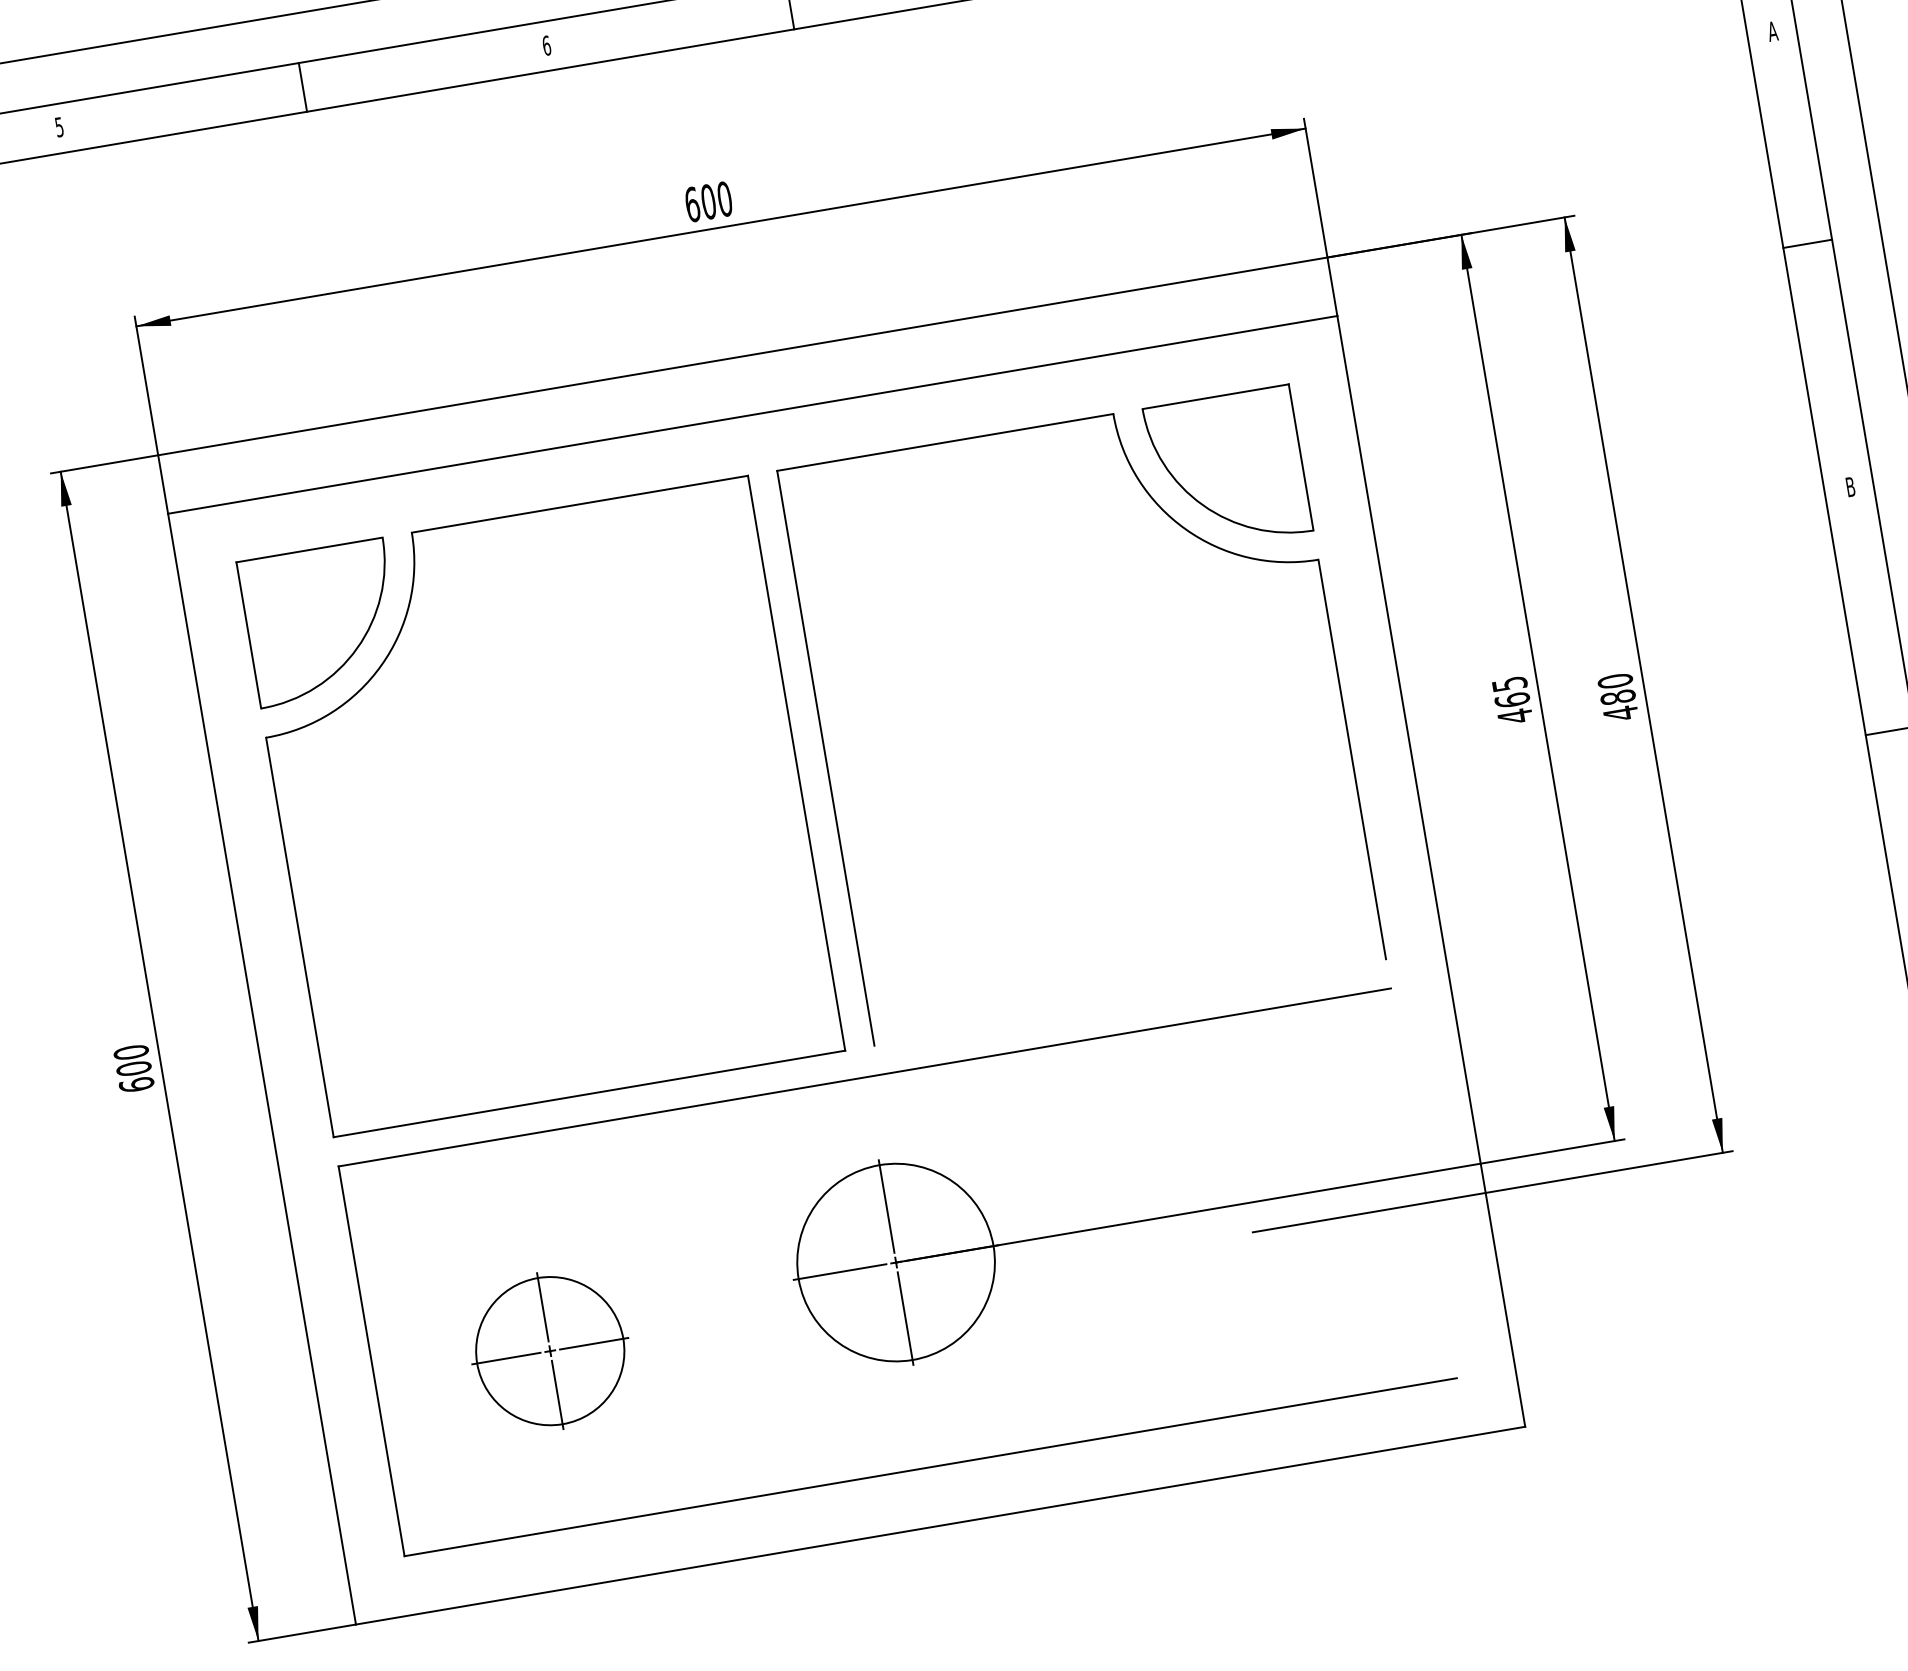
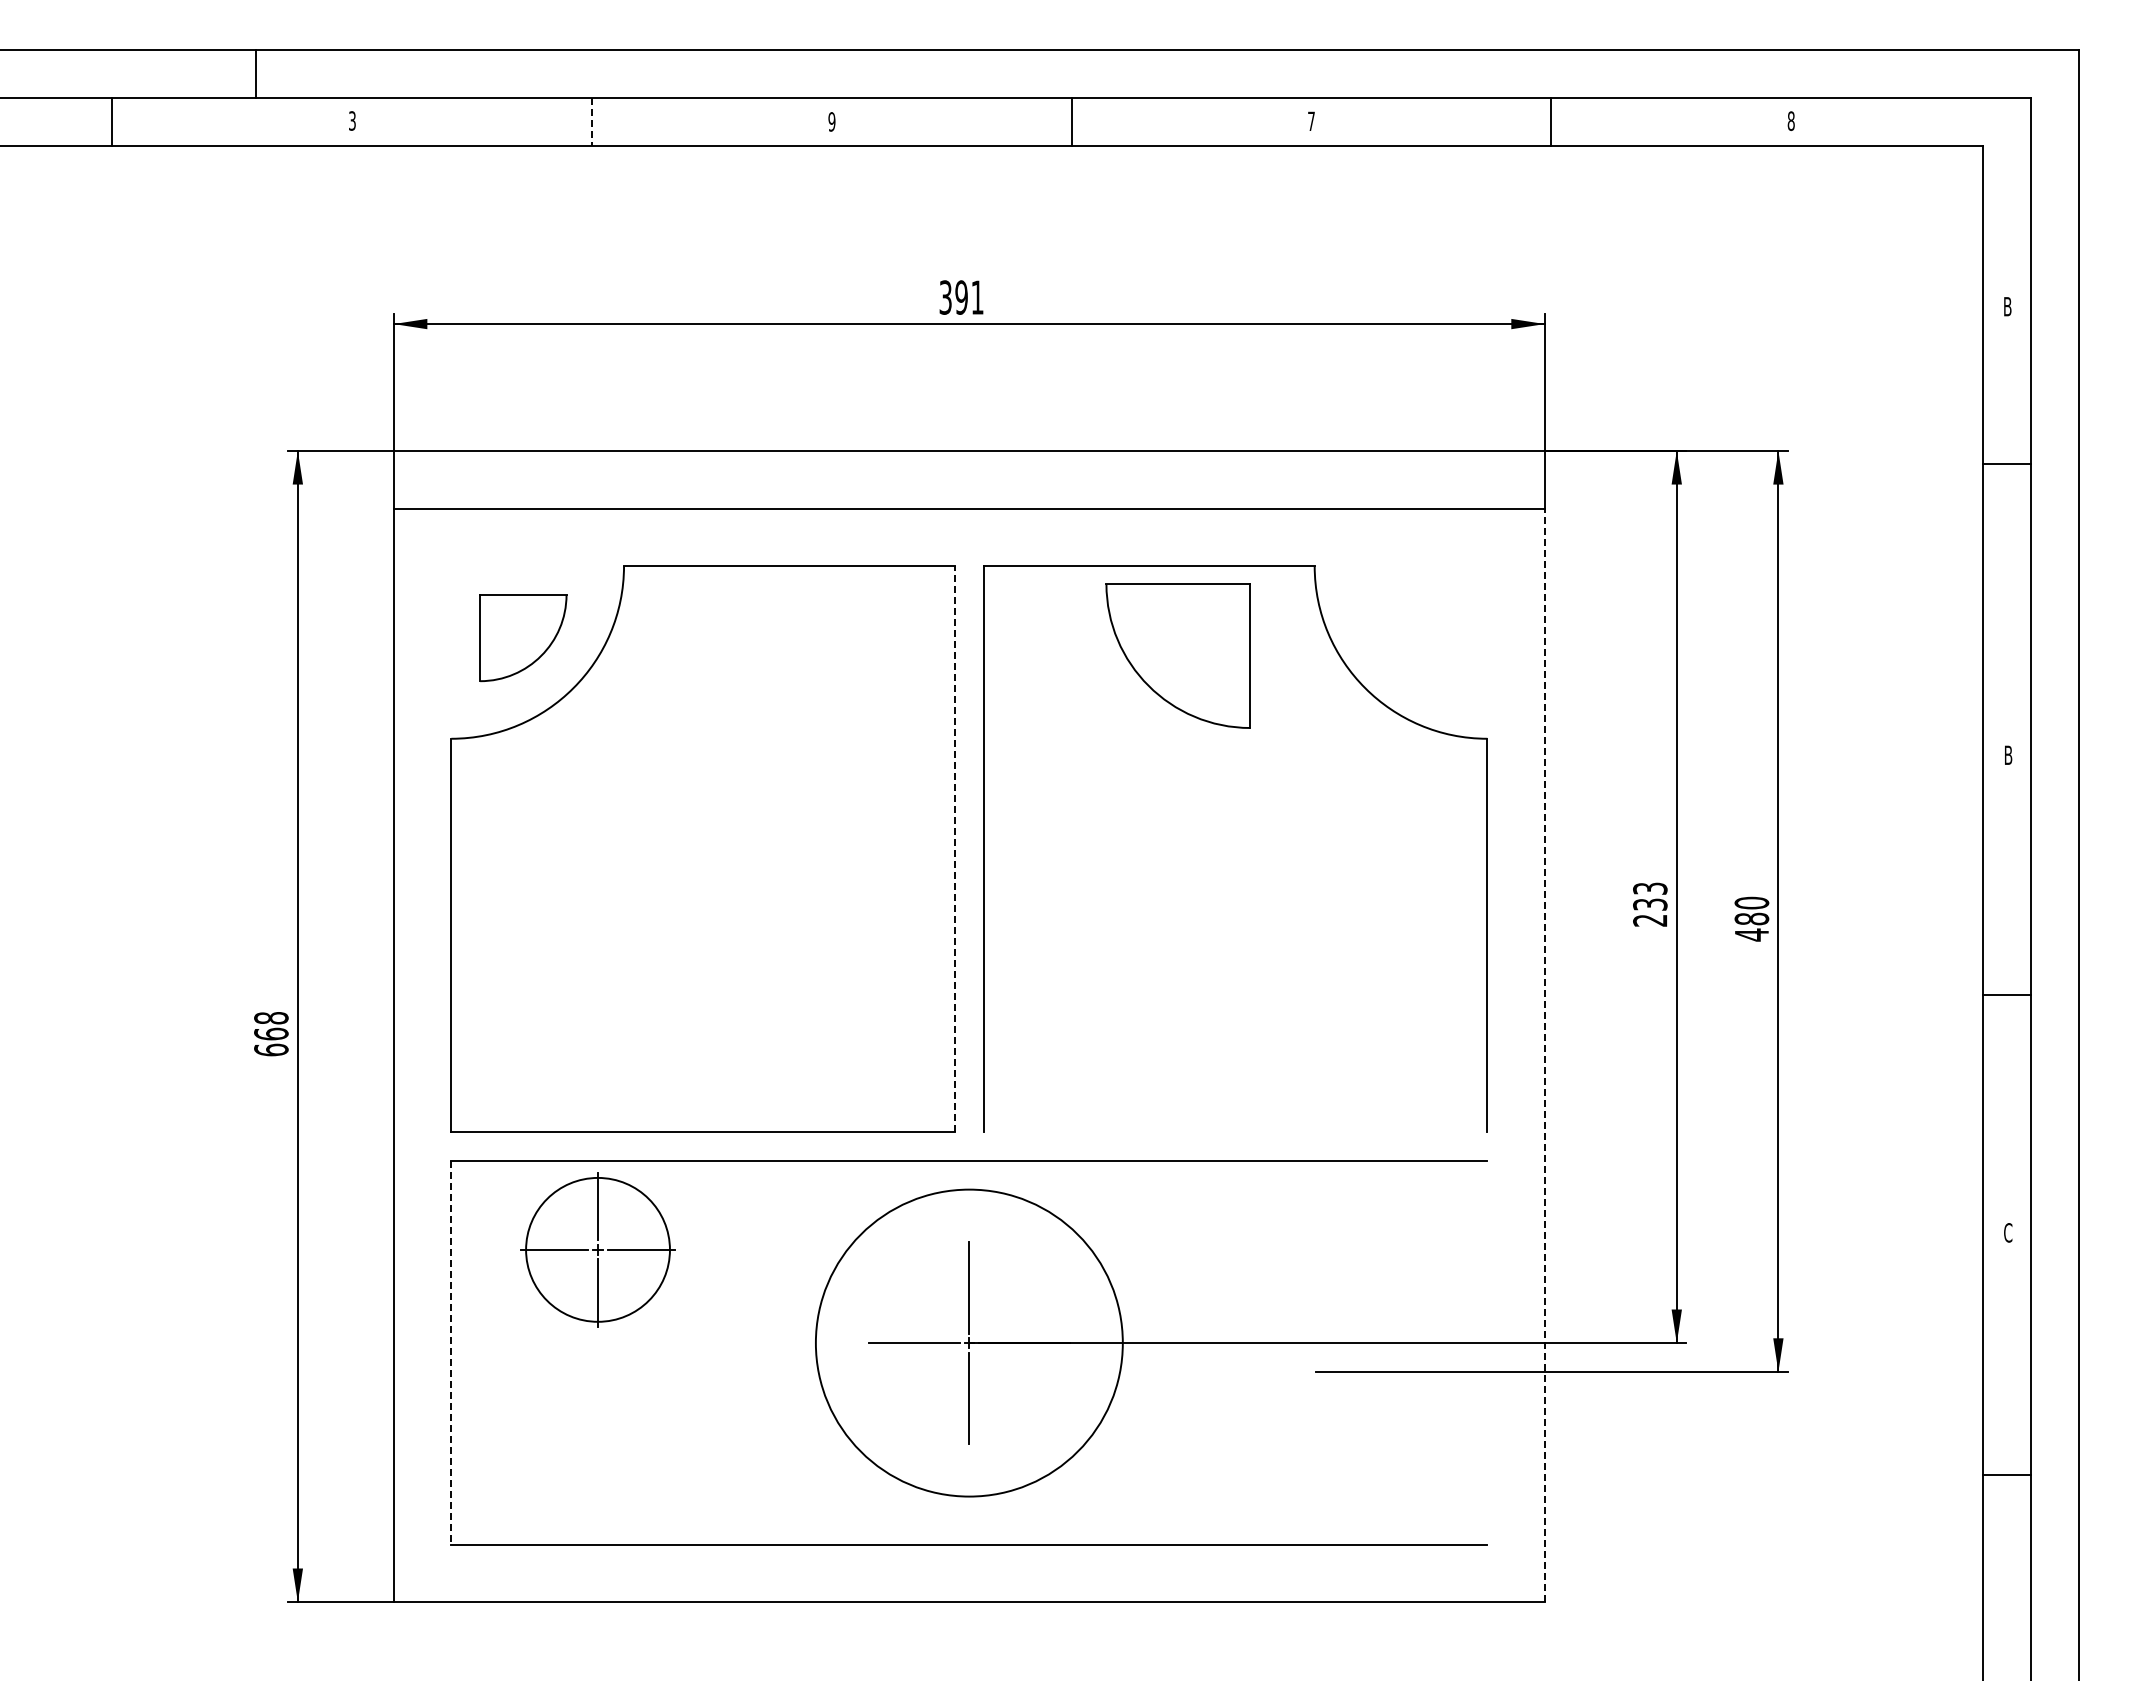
text: (1772, 31) -> (2007, 306), A -> B
text: (546, 45) -> (831, 121), 6 -> 9
line: (302, 87) -> (591, 122), solid -> dashed
text: (59, 126) -> (352, 120), 5 -> 3
text: (708, 201) -> (961, 297), 600 -> 391
line: (1807, 243) -> (2006, 463), moved
part: (1227, 469) -> (1177, 655), moved
part: (321, 622) -> (523, 637), size x0.6
text: (1512, 700) -> (1650, 904), 465 -> 233
line: (796, 763) -> (954, 849), solid -> dashed
line: (1430, 871) -> (1544, 1055), solid -> dashed
text: (132, 1060) -> (271, 1026), 600 -> 668
circle: (896, 1262) -> (969, 1343), size x1.6
part: (549, 1350) -> (597, 1249), moved
line: (371, 1361) -> (451, 1352), solid -> dashed

